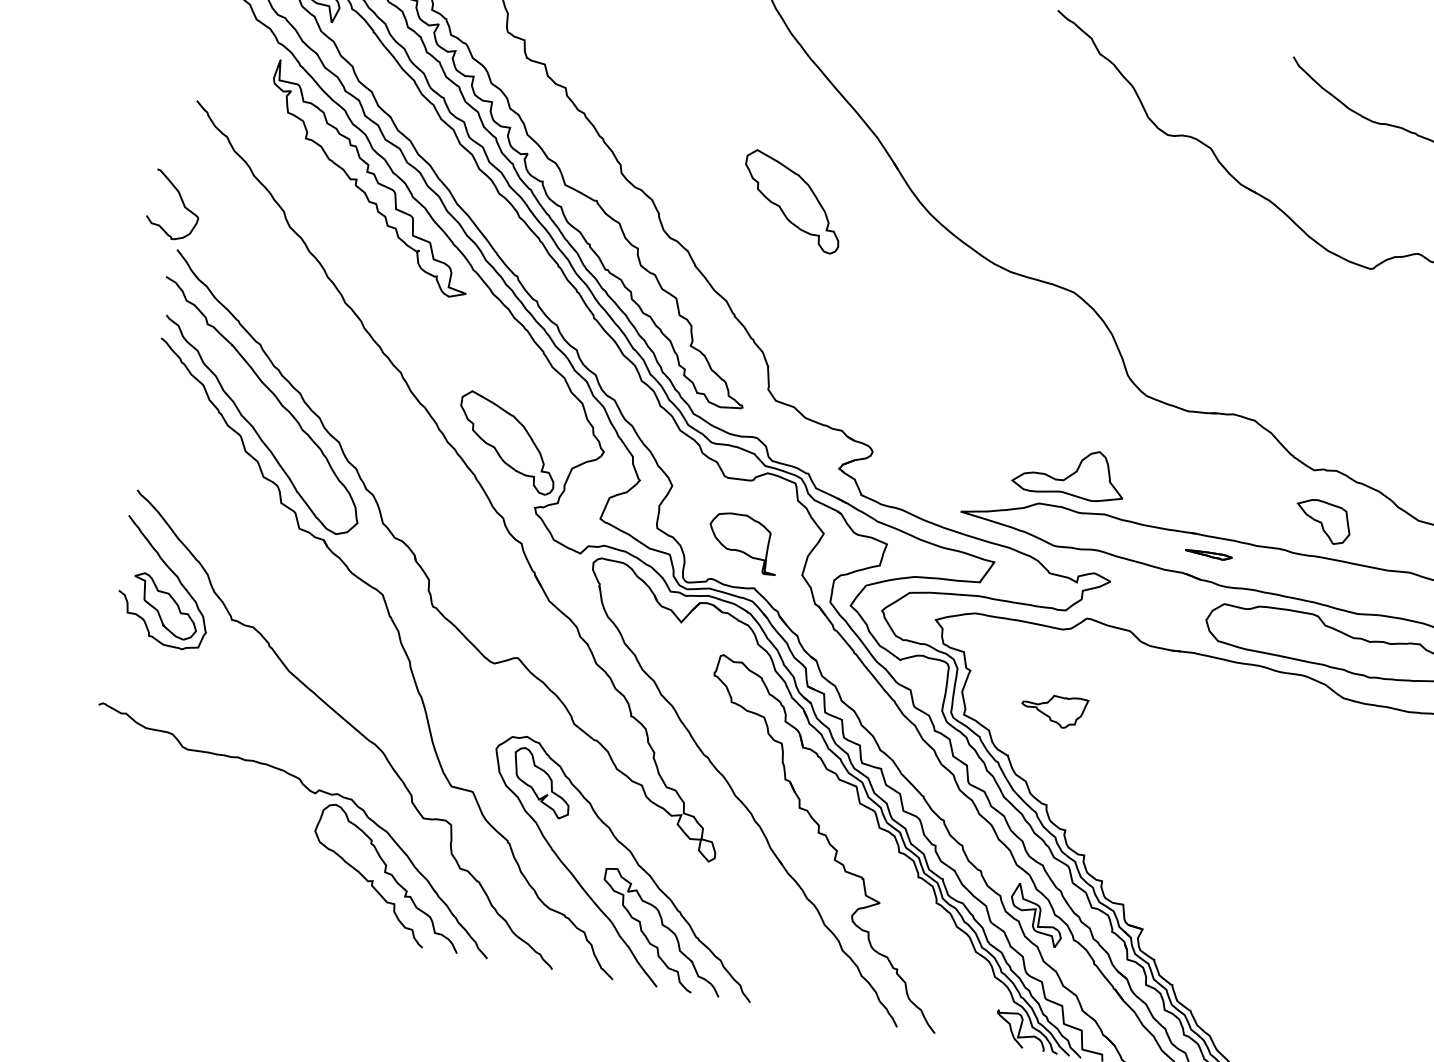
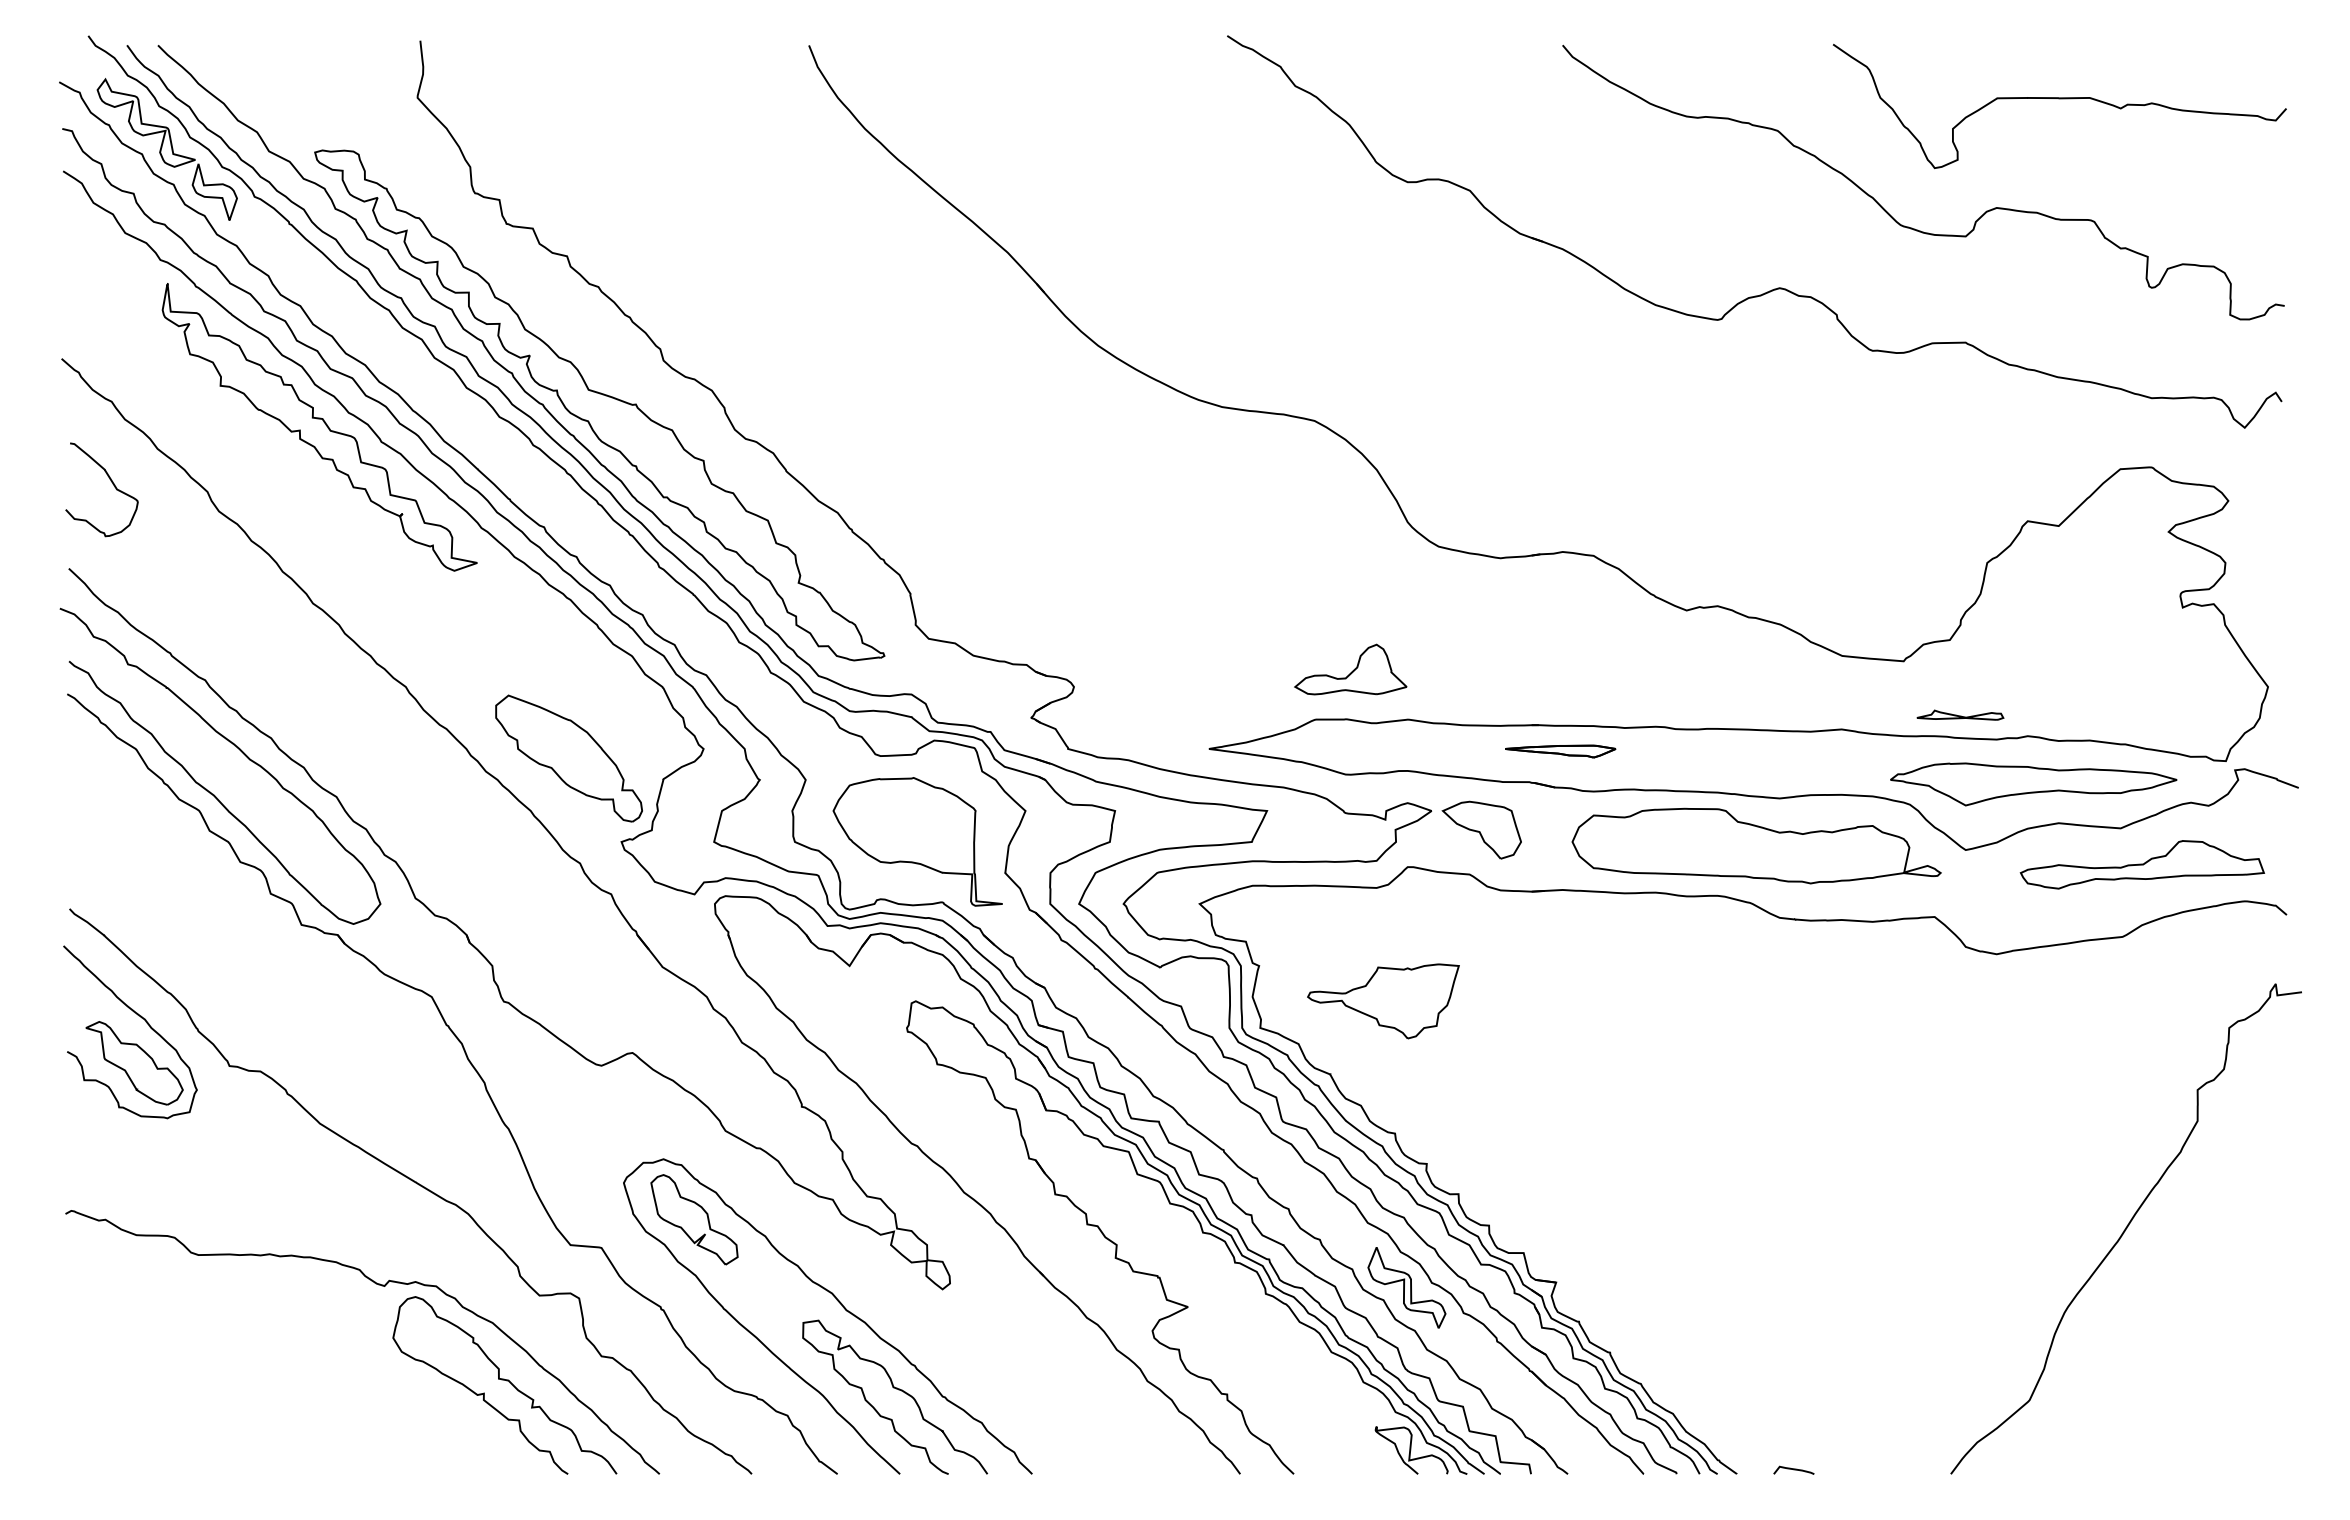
part: (792, 201) -> (905, 360), removed
curve: (182, 203) -> (112, 484), moved
part: (1069, 472) -> (1350, 669), size x0.71
part: (1323, 521) -> (1481, 829), moved
part: (743, 542) -> (917, 841), size x1.67
part: (1208, 554) -> (1560, 751), size x1.67
part: (1054, 710) -> (1383, 1001), size x1.67

